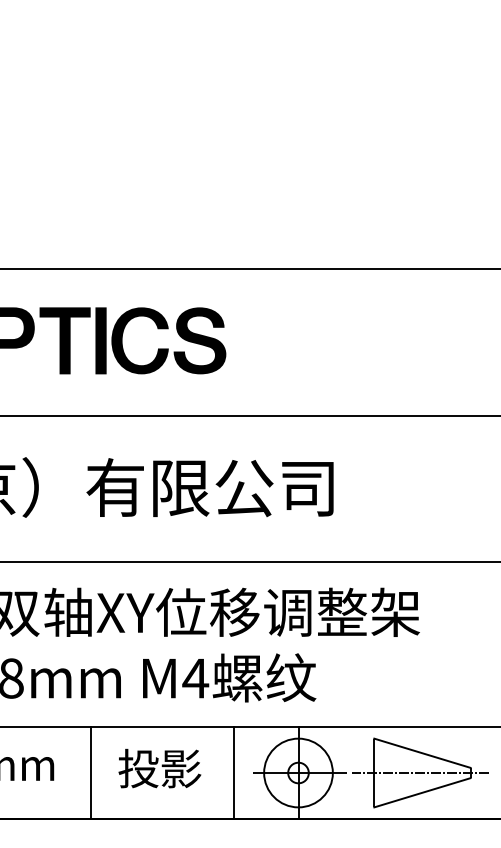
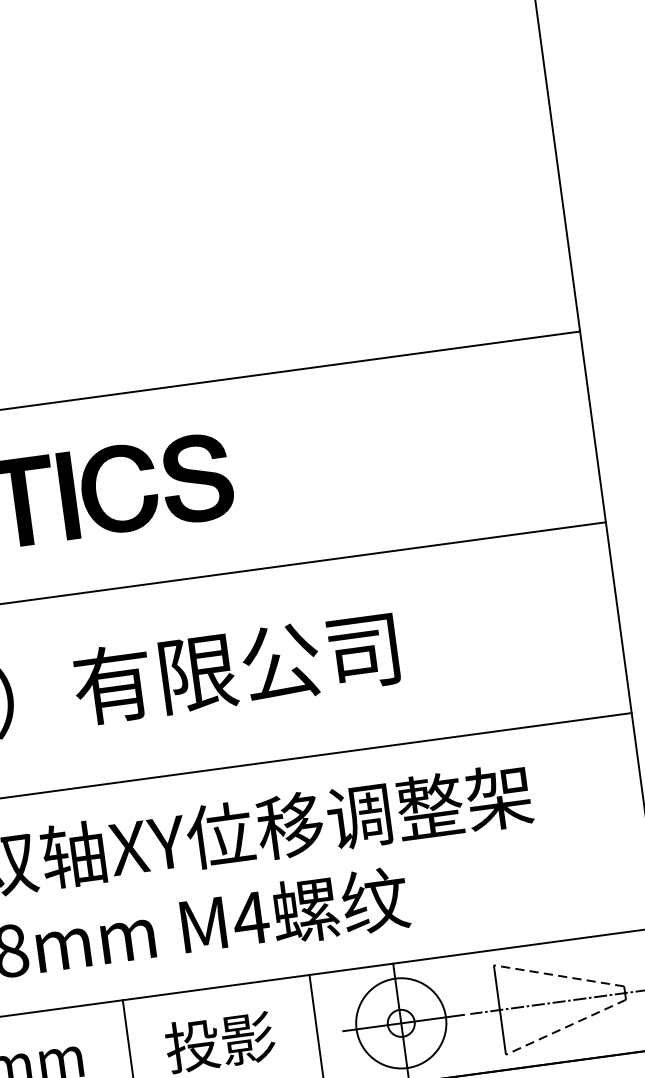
line: (421, 753) -> (557, 976), solid -> dashed
line: (421, 792) -> (564, 1027), solid -> dashed

